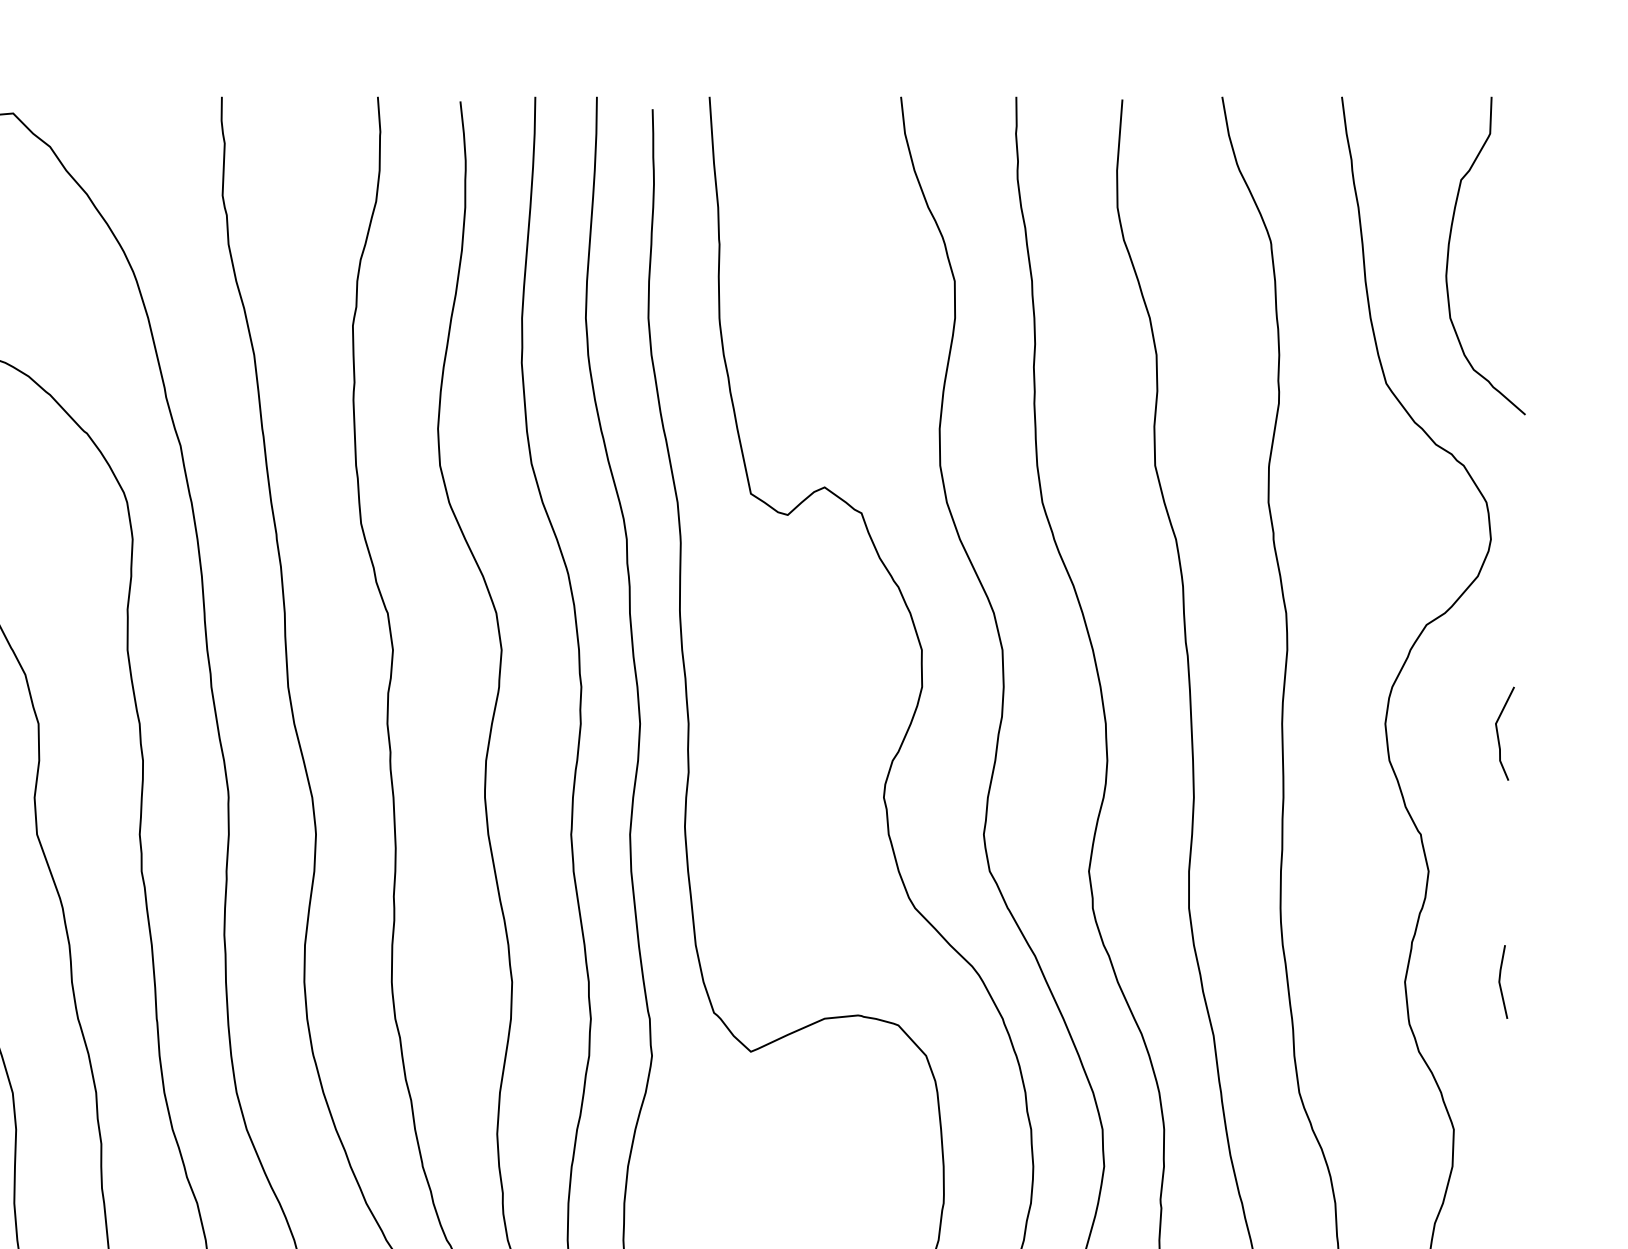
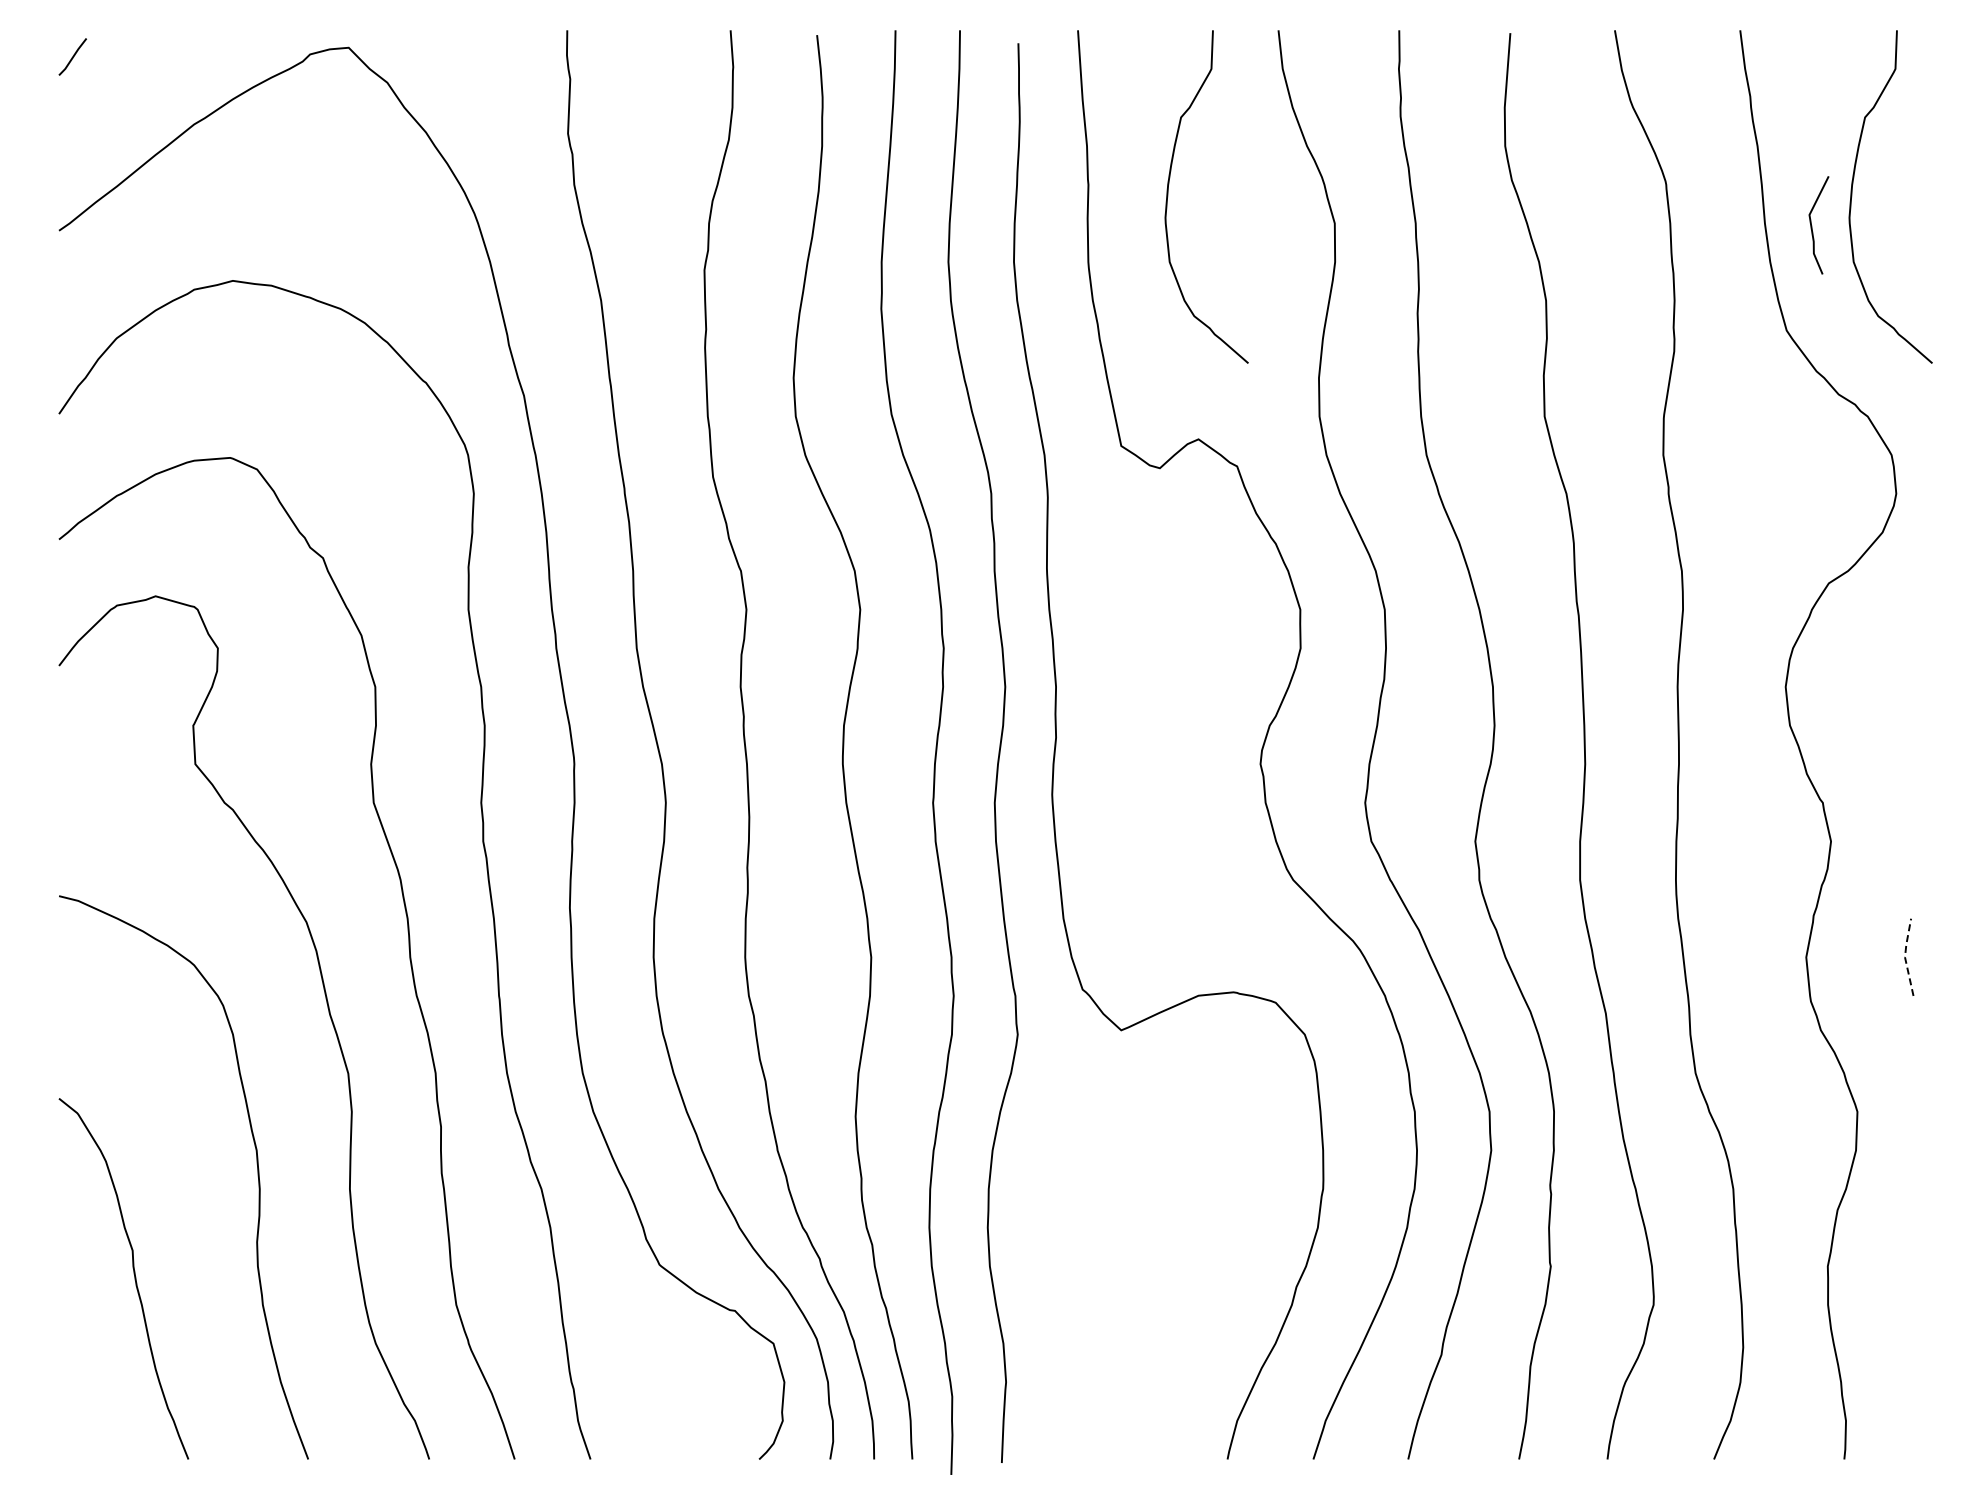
curve: (796, 255) -> (1168, 196), added
line: (1498, 733) -> (1812, 225), moved
line: (1499, 982) -> (1905, 957), solid -> dashed

